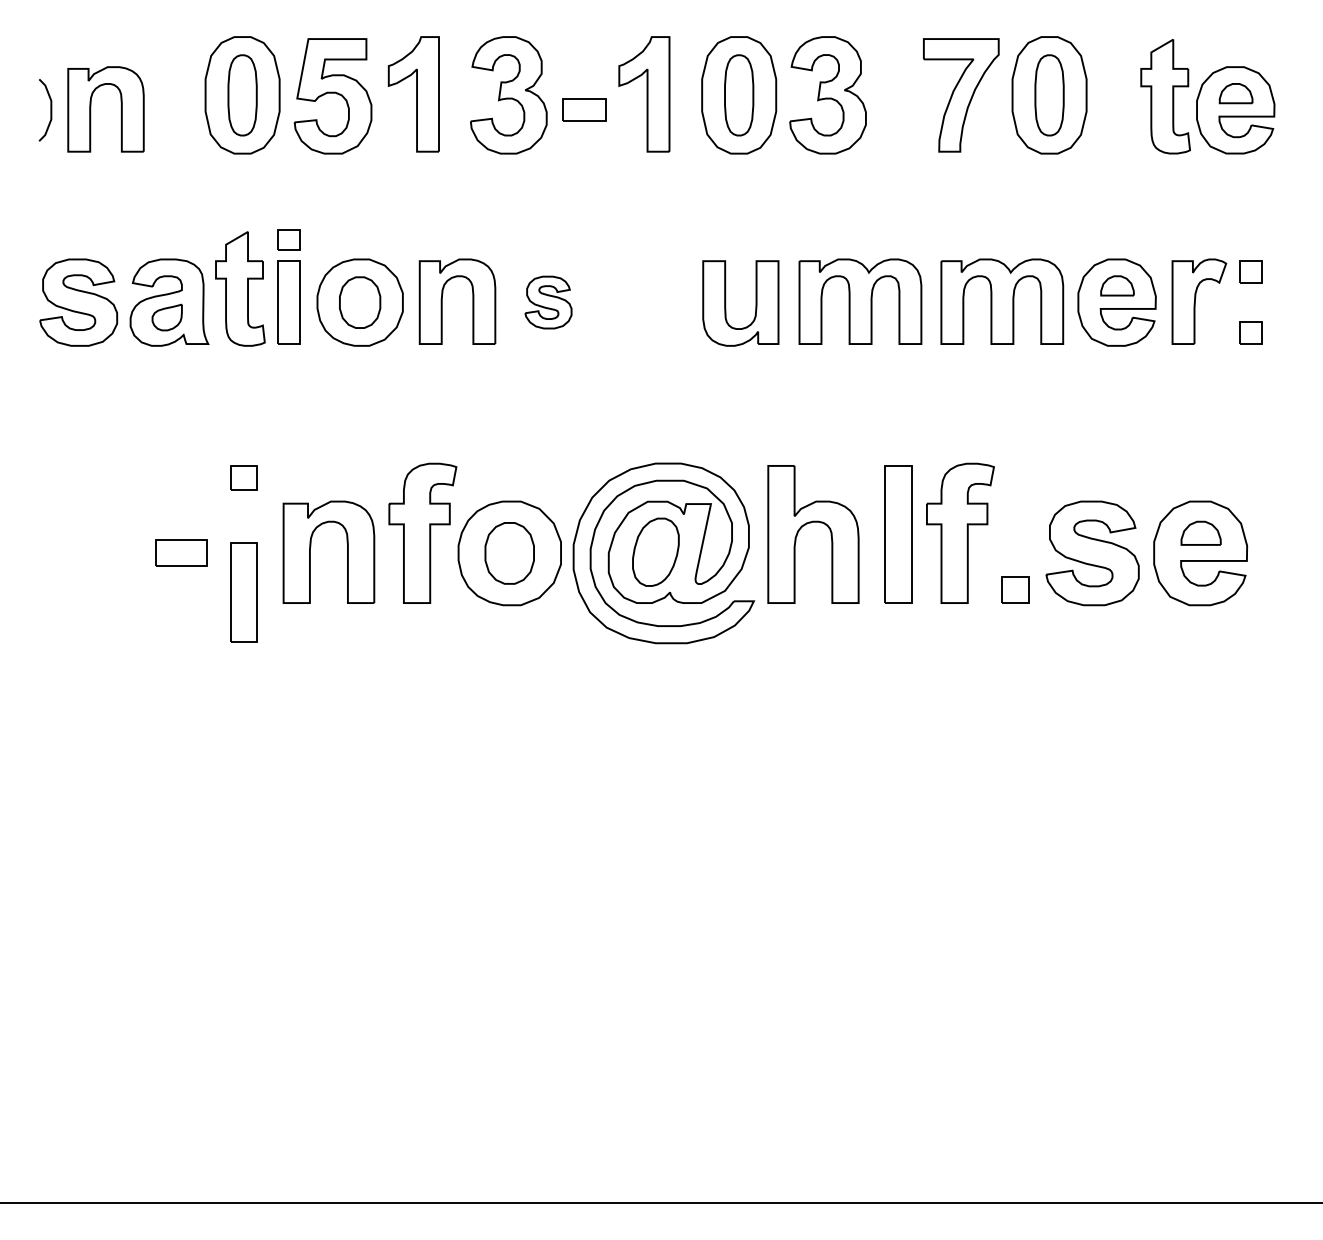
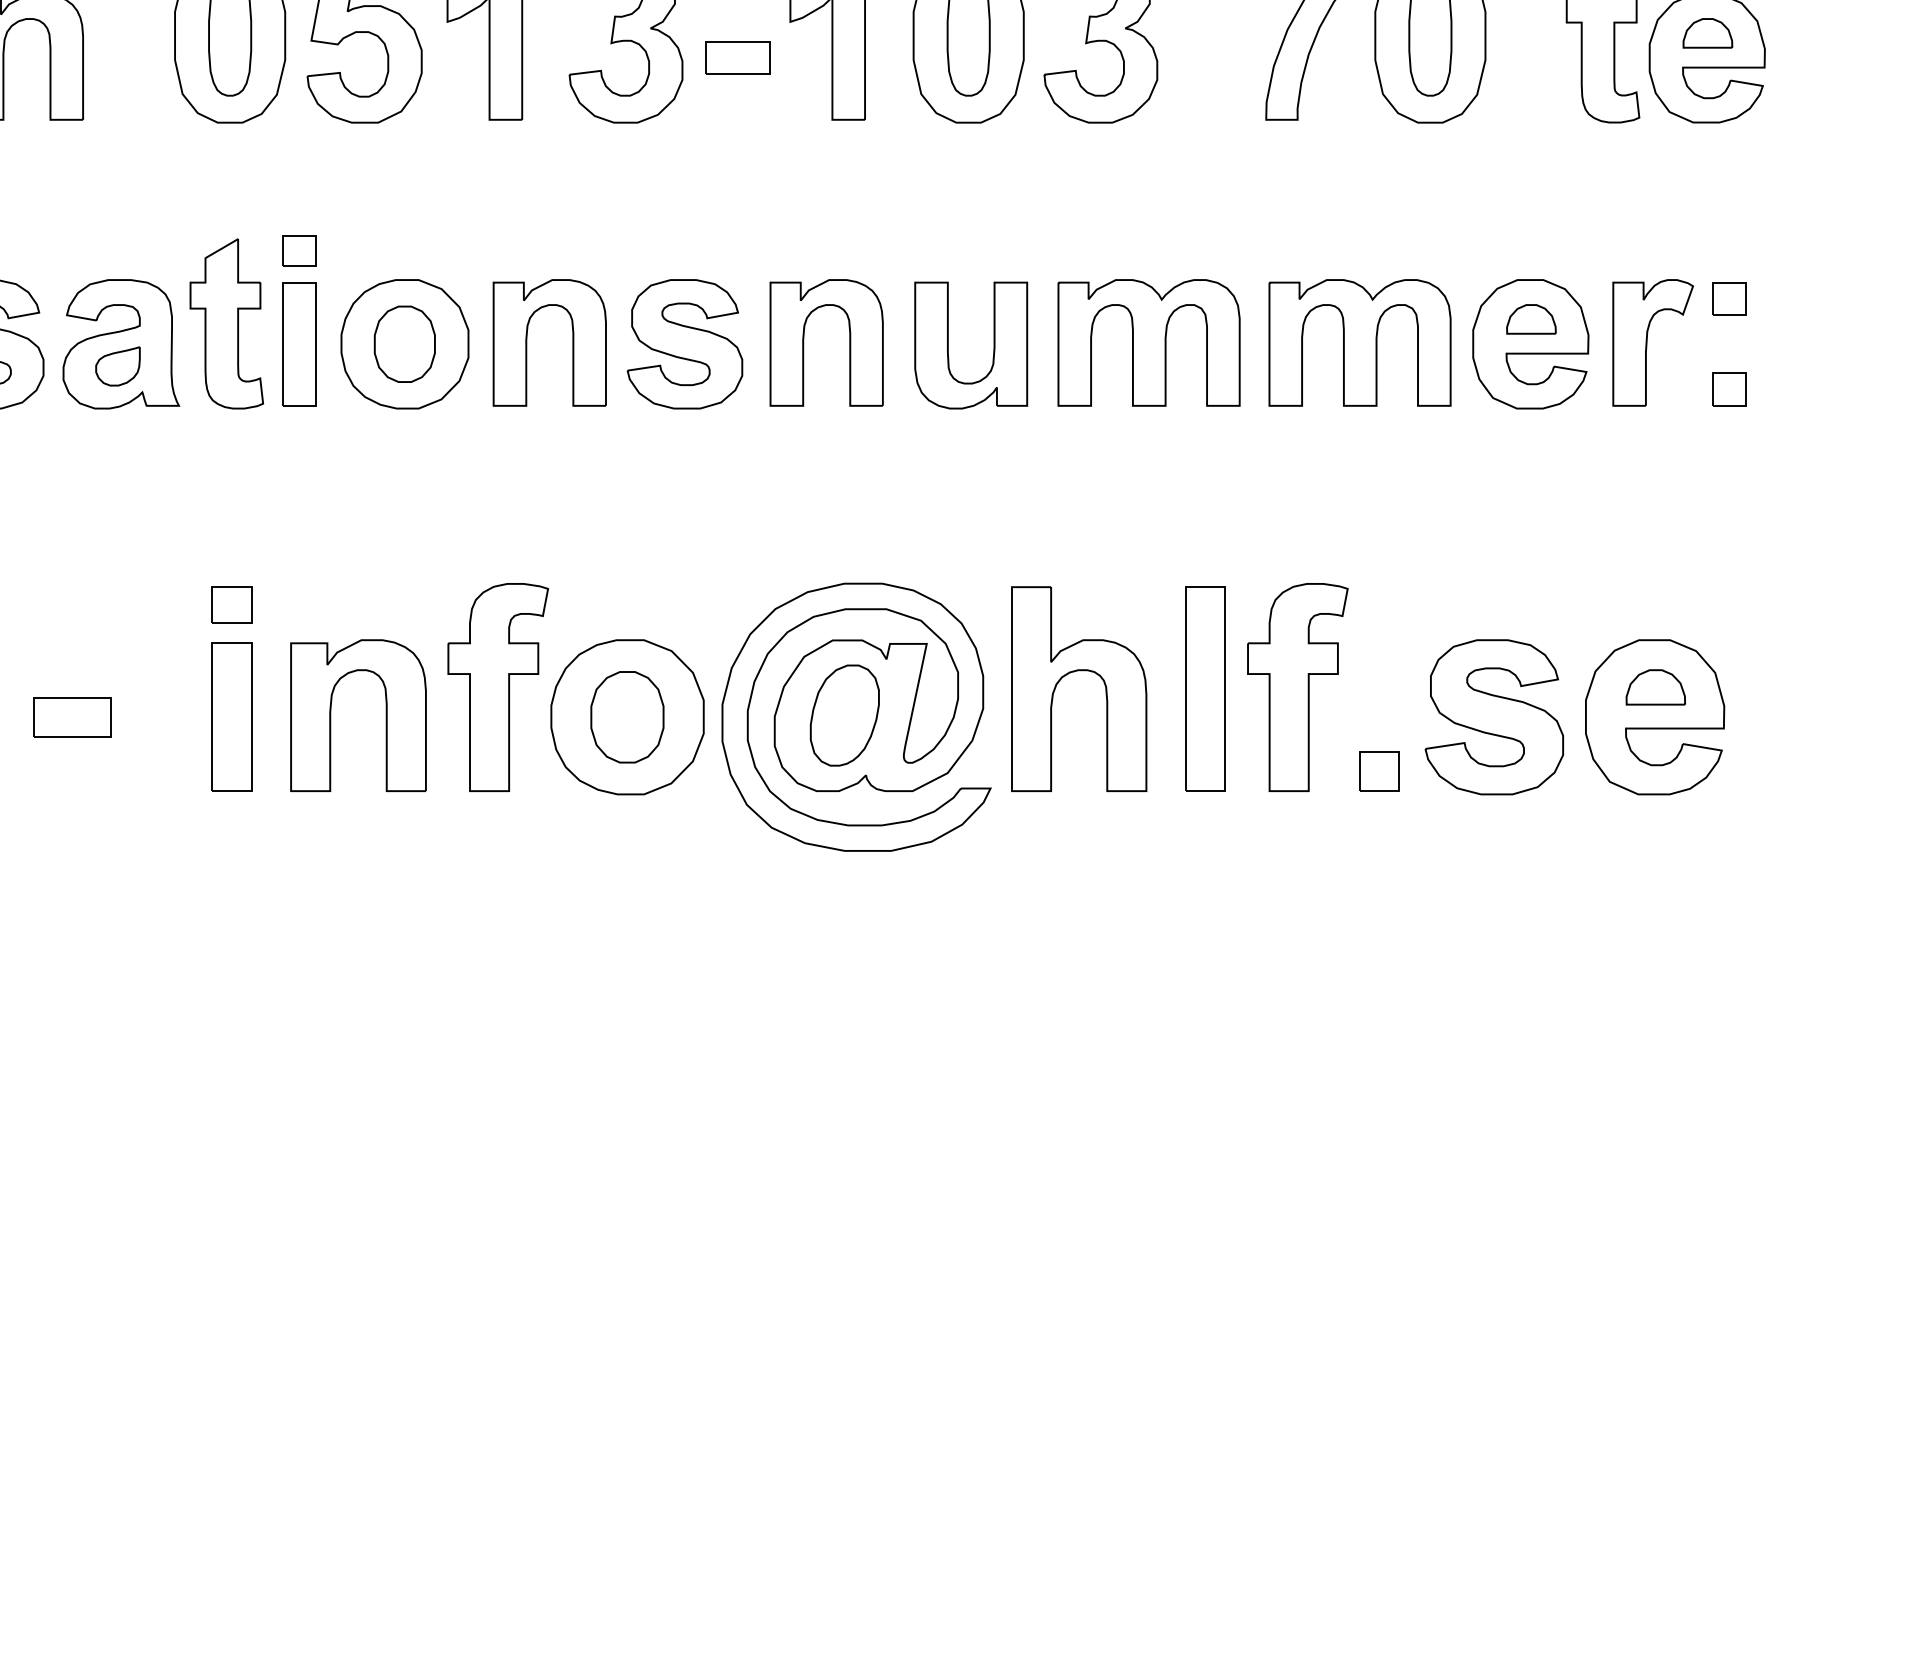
part: (629, 296) -> (805, 335), added
part: (548, 302) -> (685, 344), size x1.67
part: (181, 552) -> (72, 715), moved
part: (243, 592) -> (231, 717), moved

